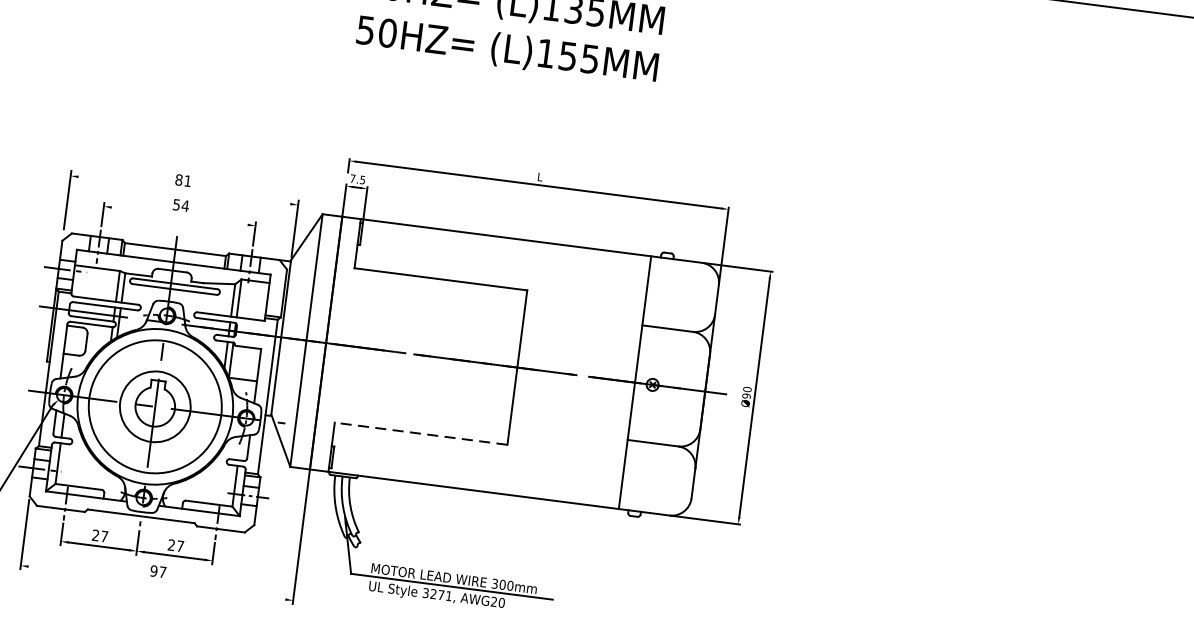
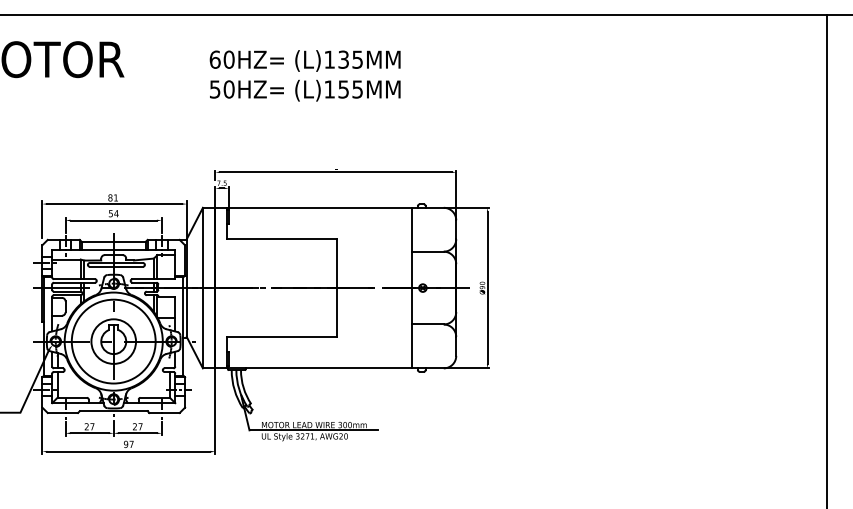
line: (184, 191) -> (114, 204), added
line: (179, 216) -> (113, 220), added
line: (421, 434) -> (282, 337), dashed -> solid
line: (156, 582) -> (128, 451), added

